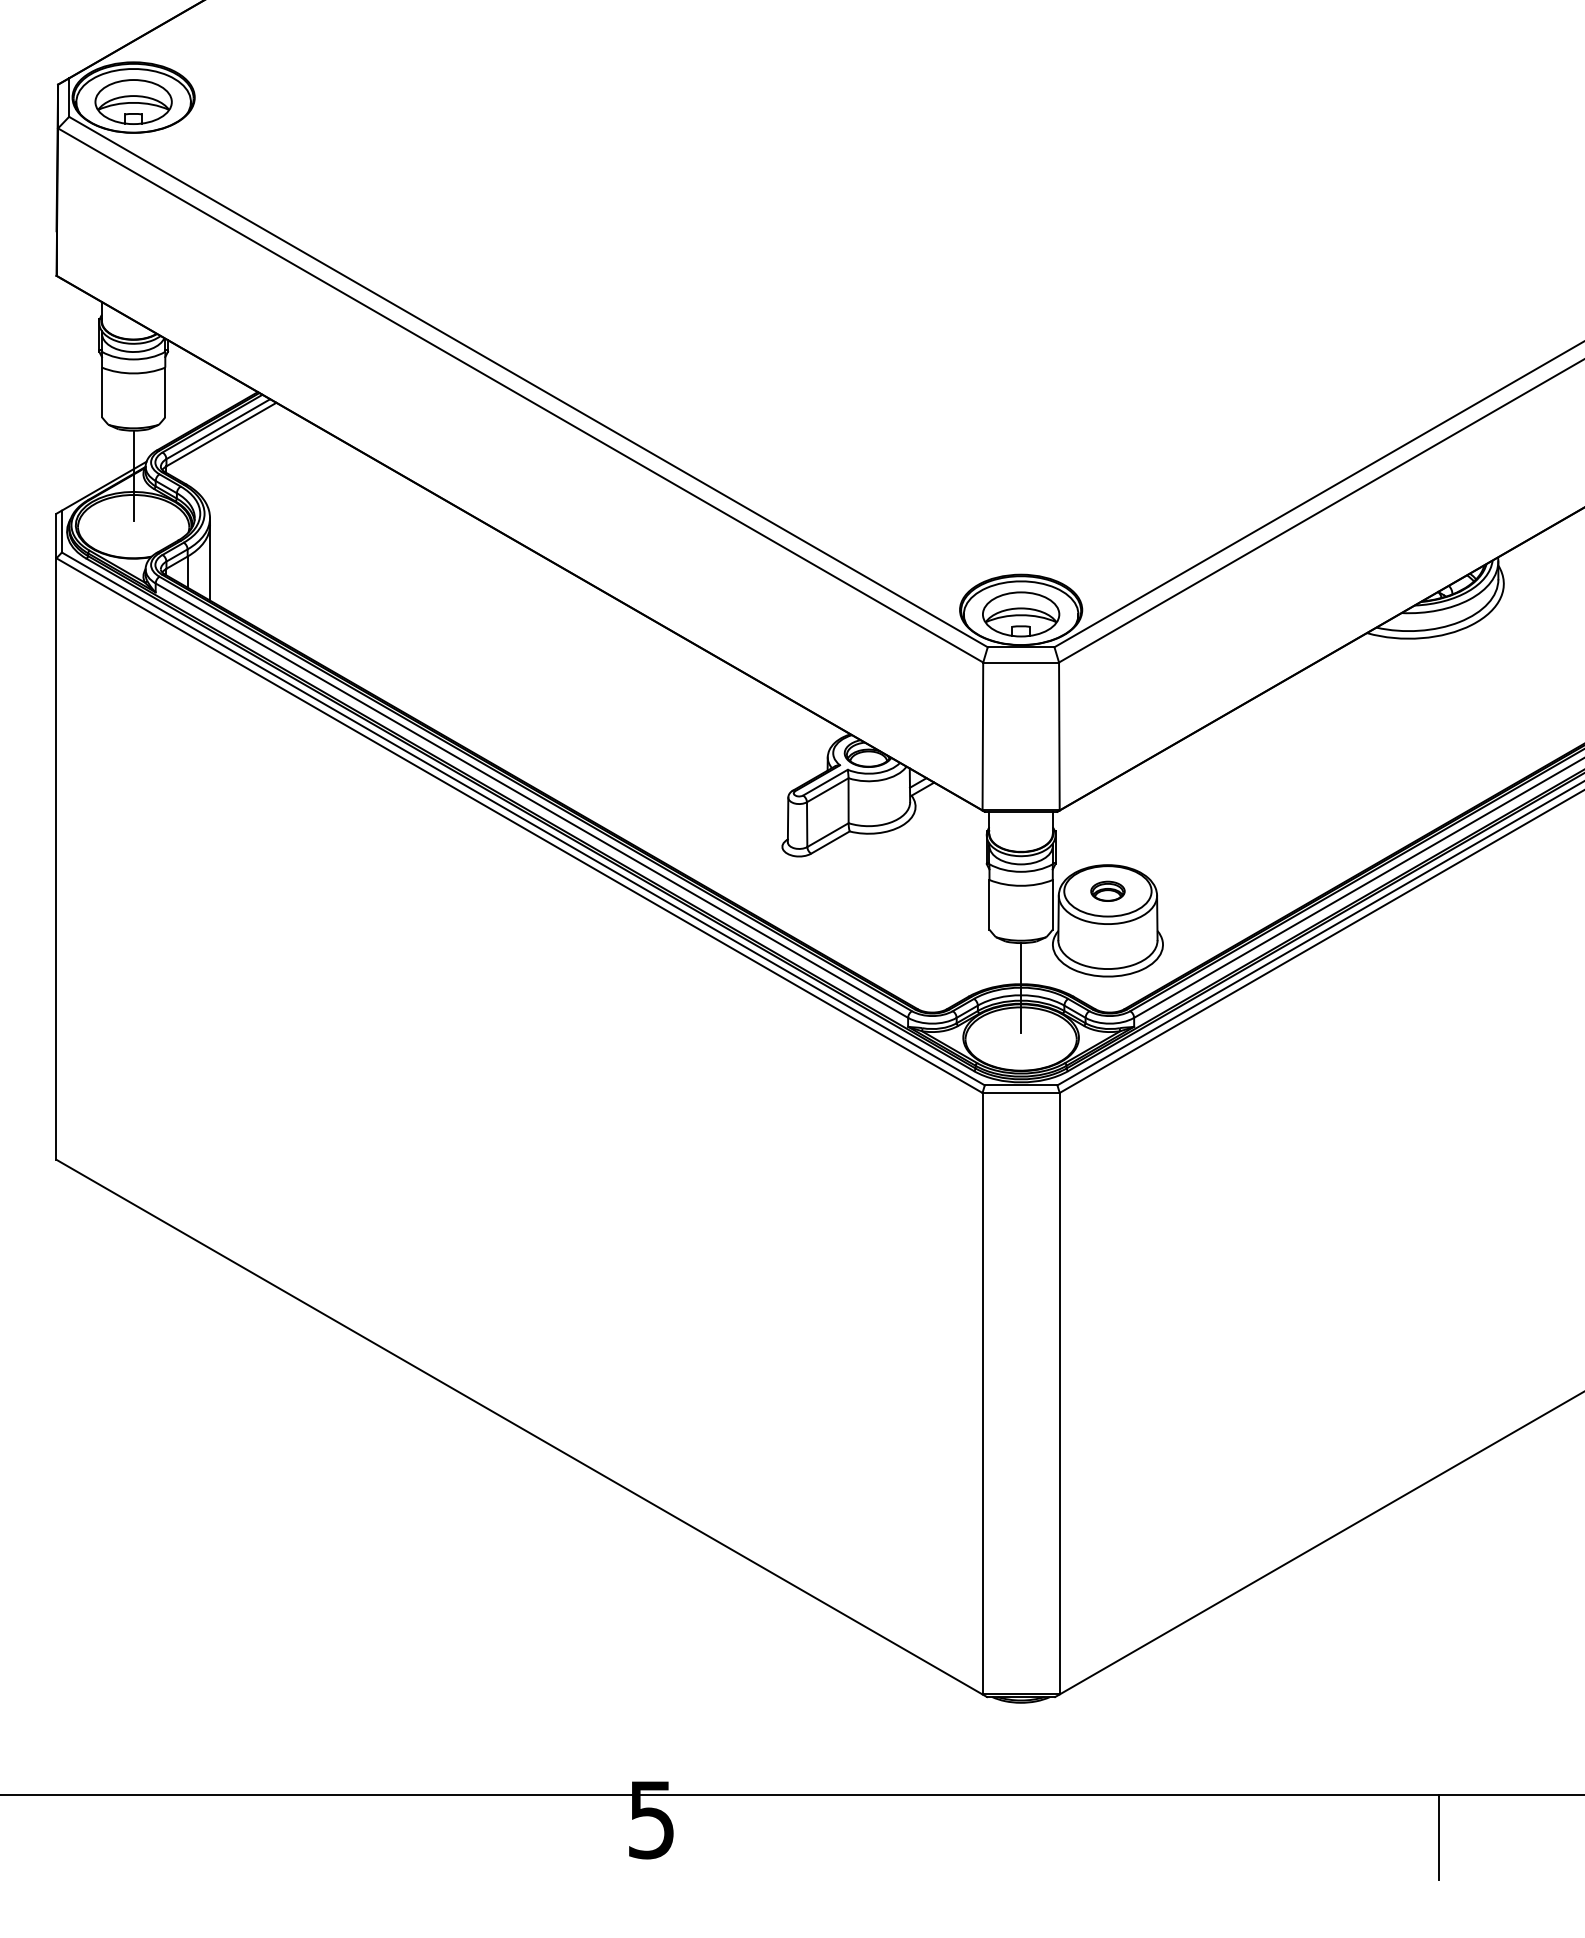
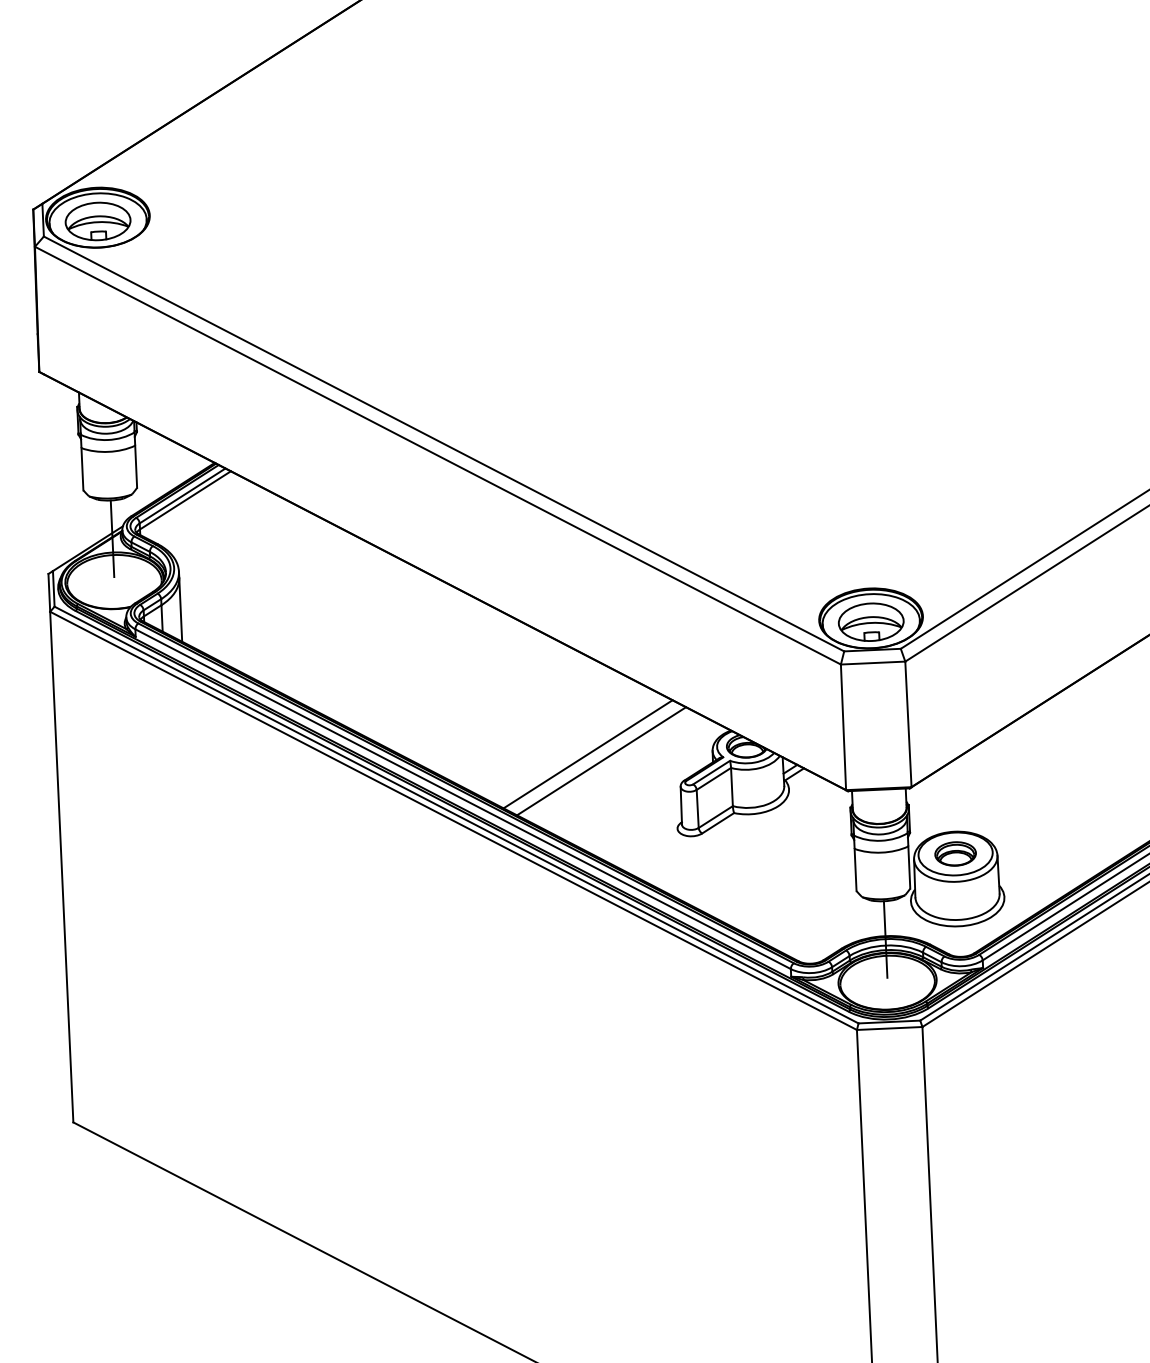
line: (681, 754) -> (588, 754), added
line: (696, 763) -> (601, 761), added
part: (1107, 891) -> (955, 854), size x1.43

